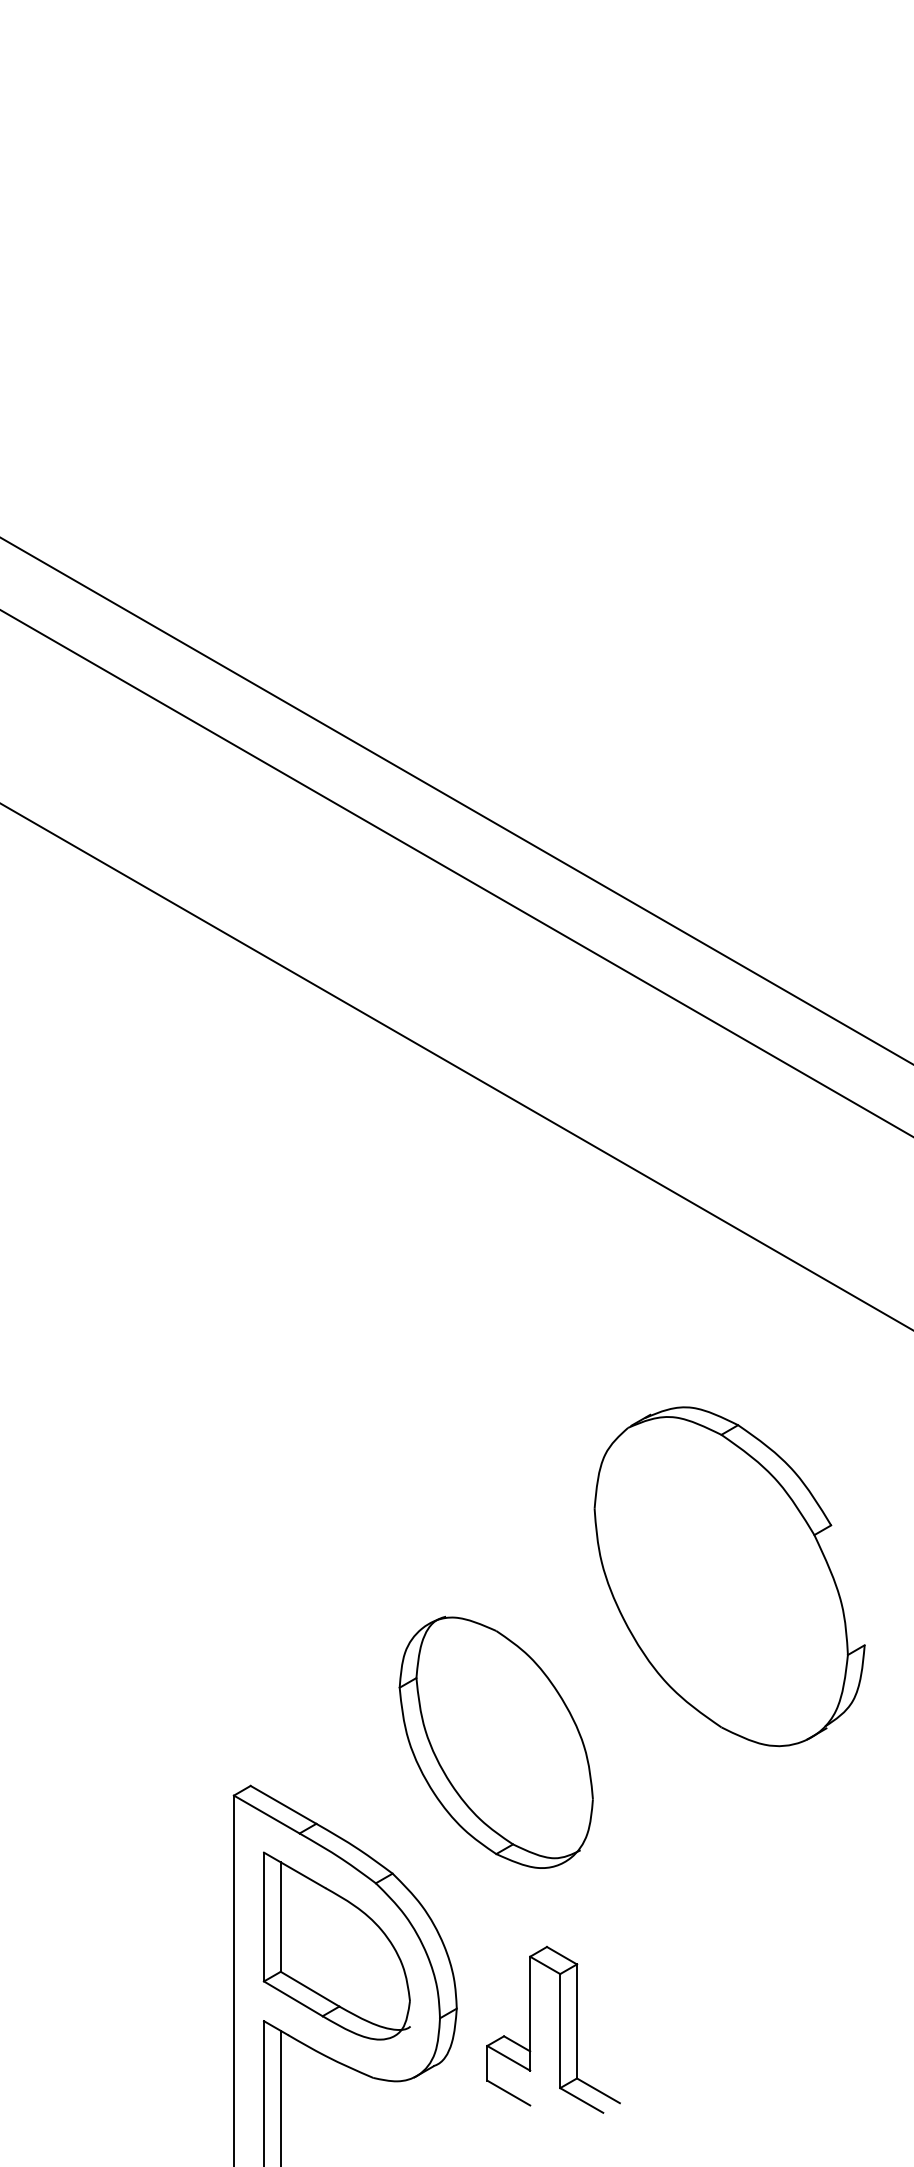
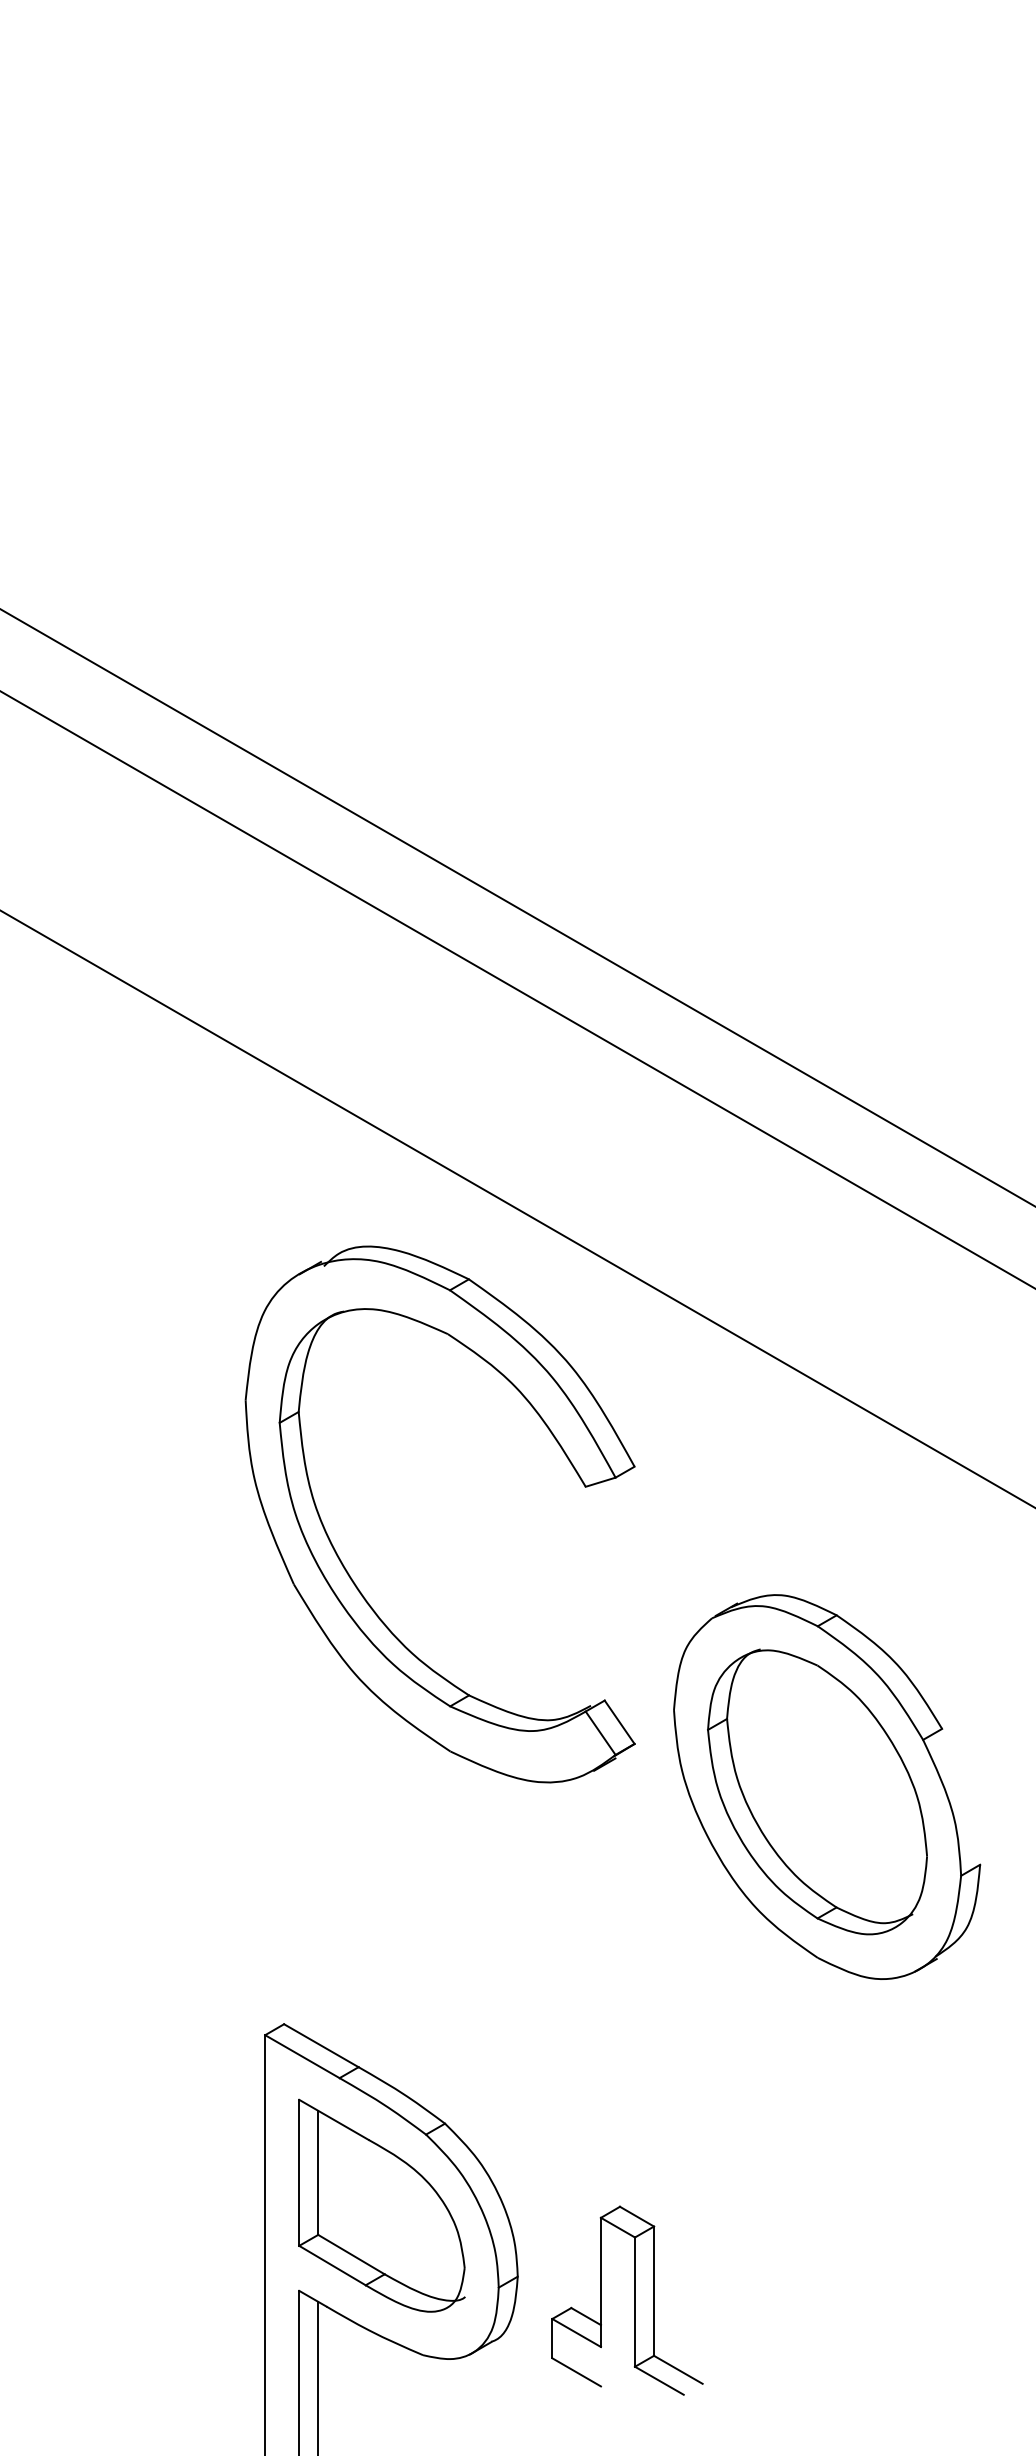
part: (306, 1385) -> (347, 1570), added
part: (496, 1742) -> (817, 1791), moved

